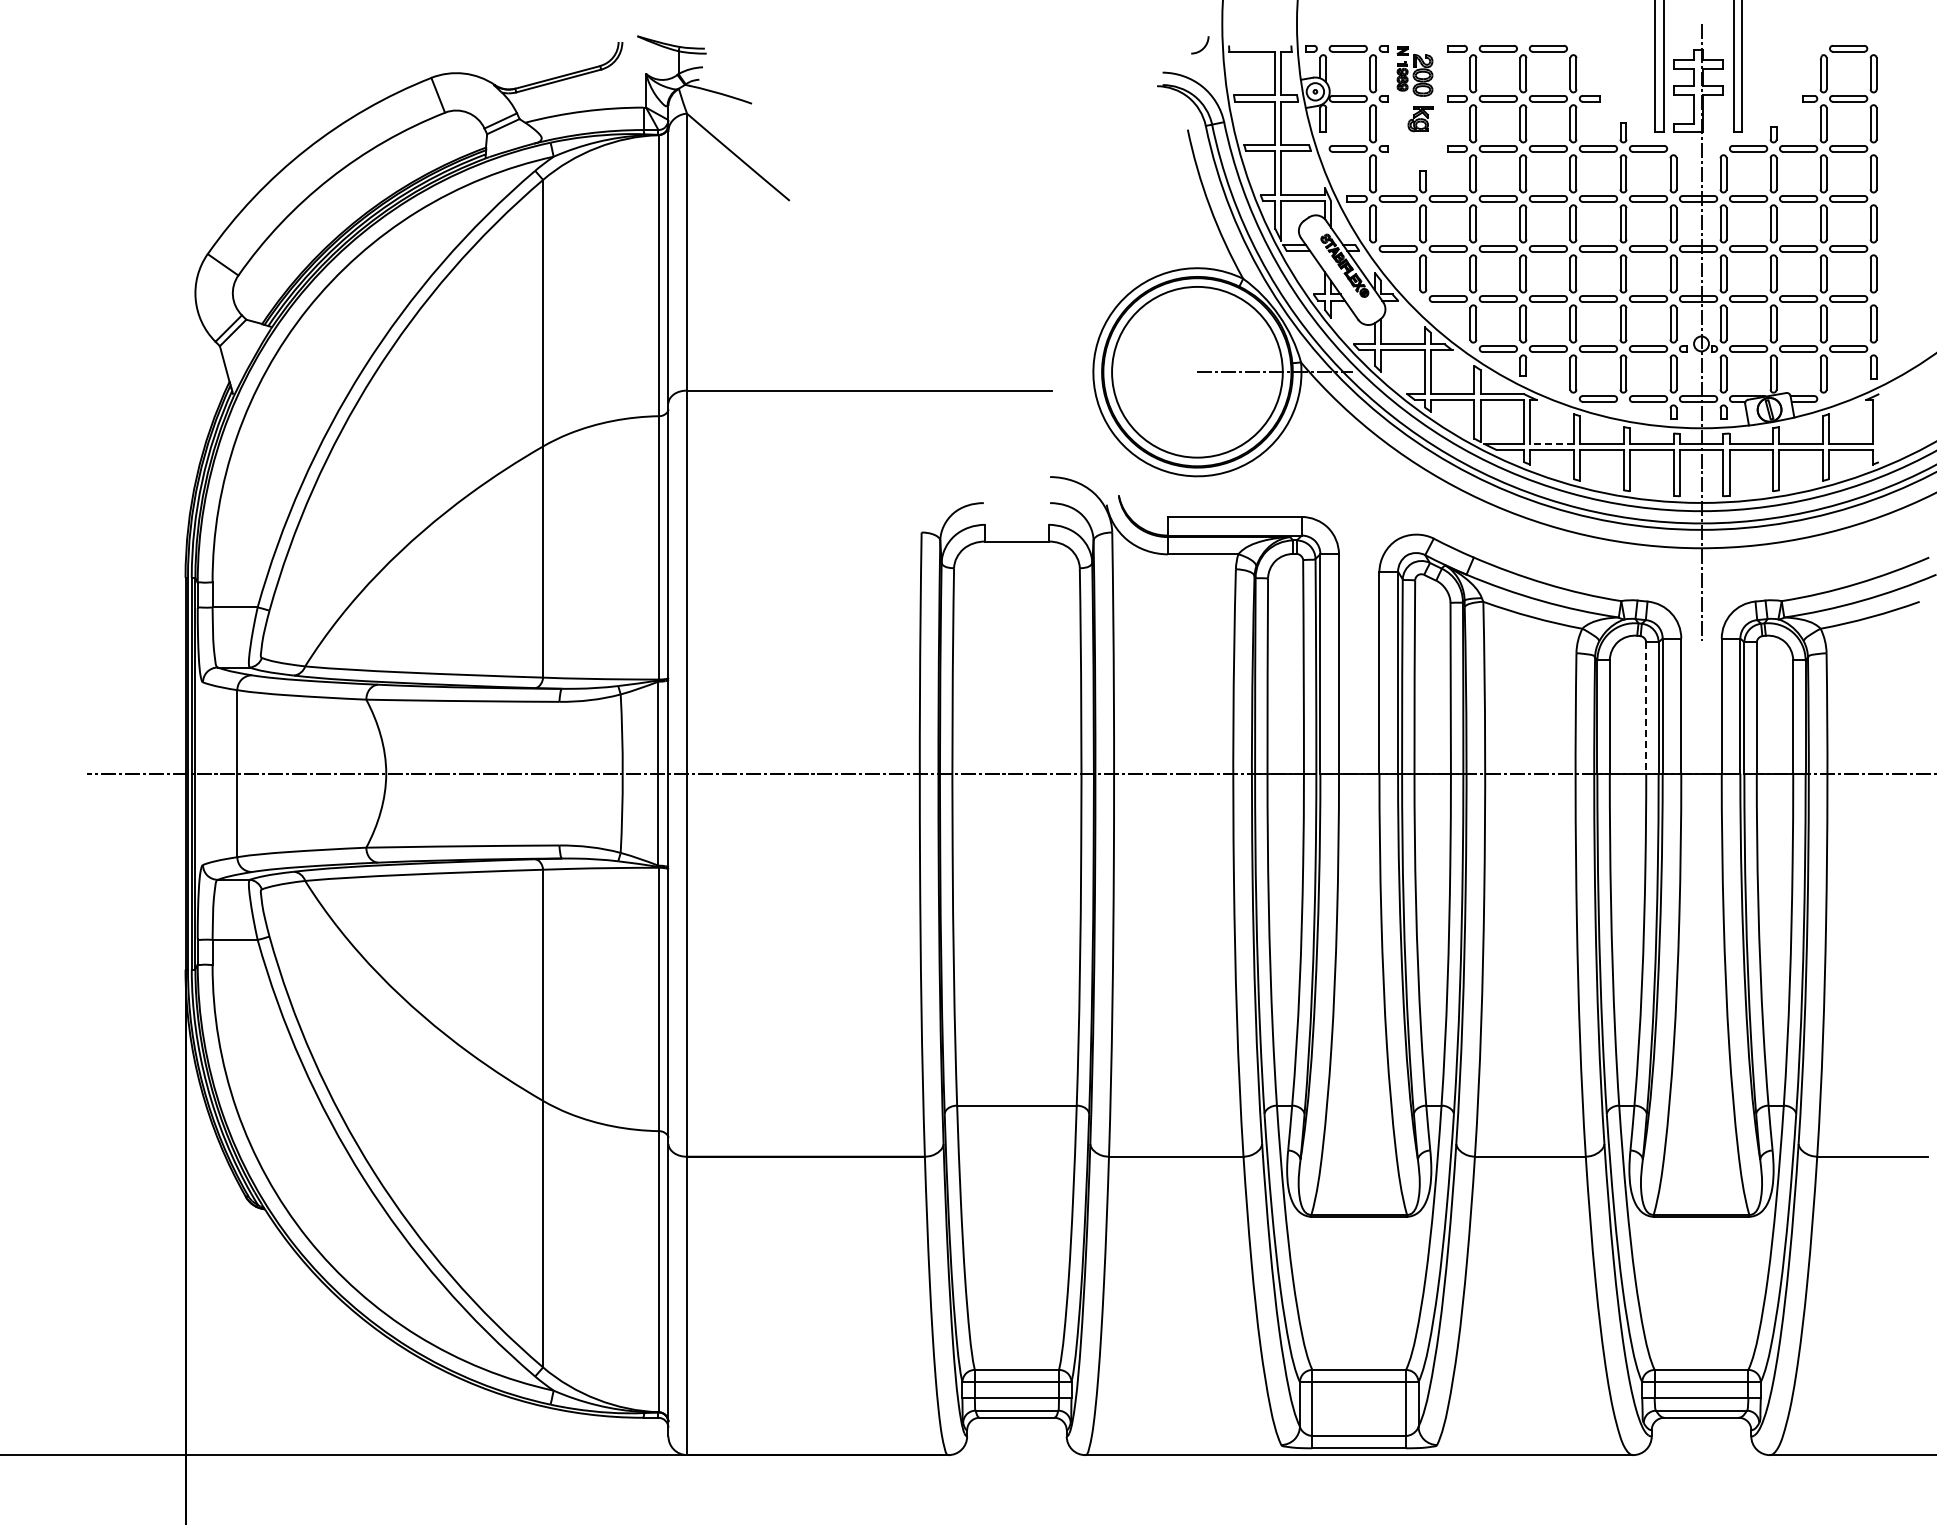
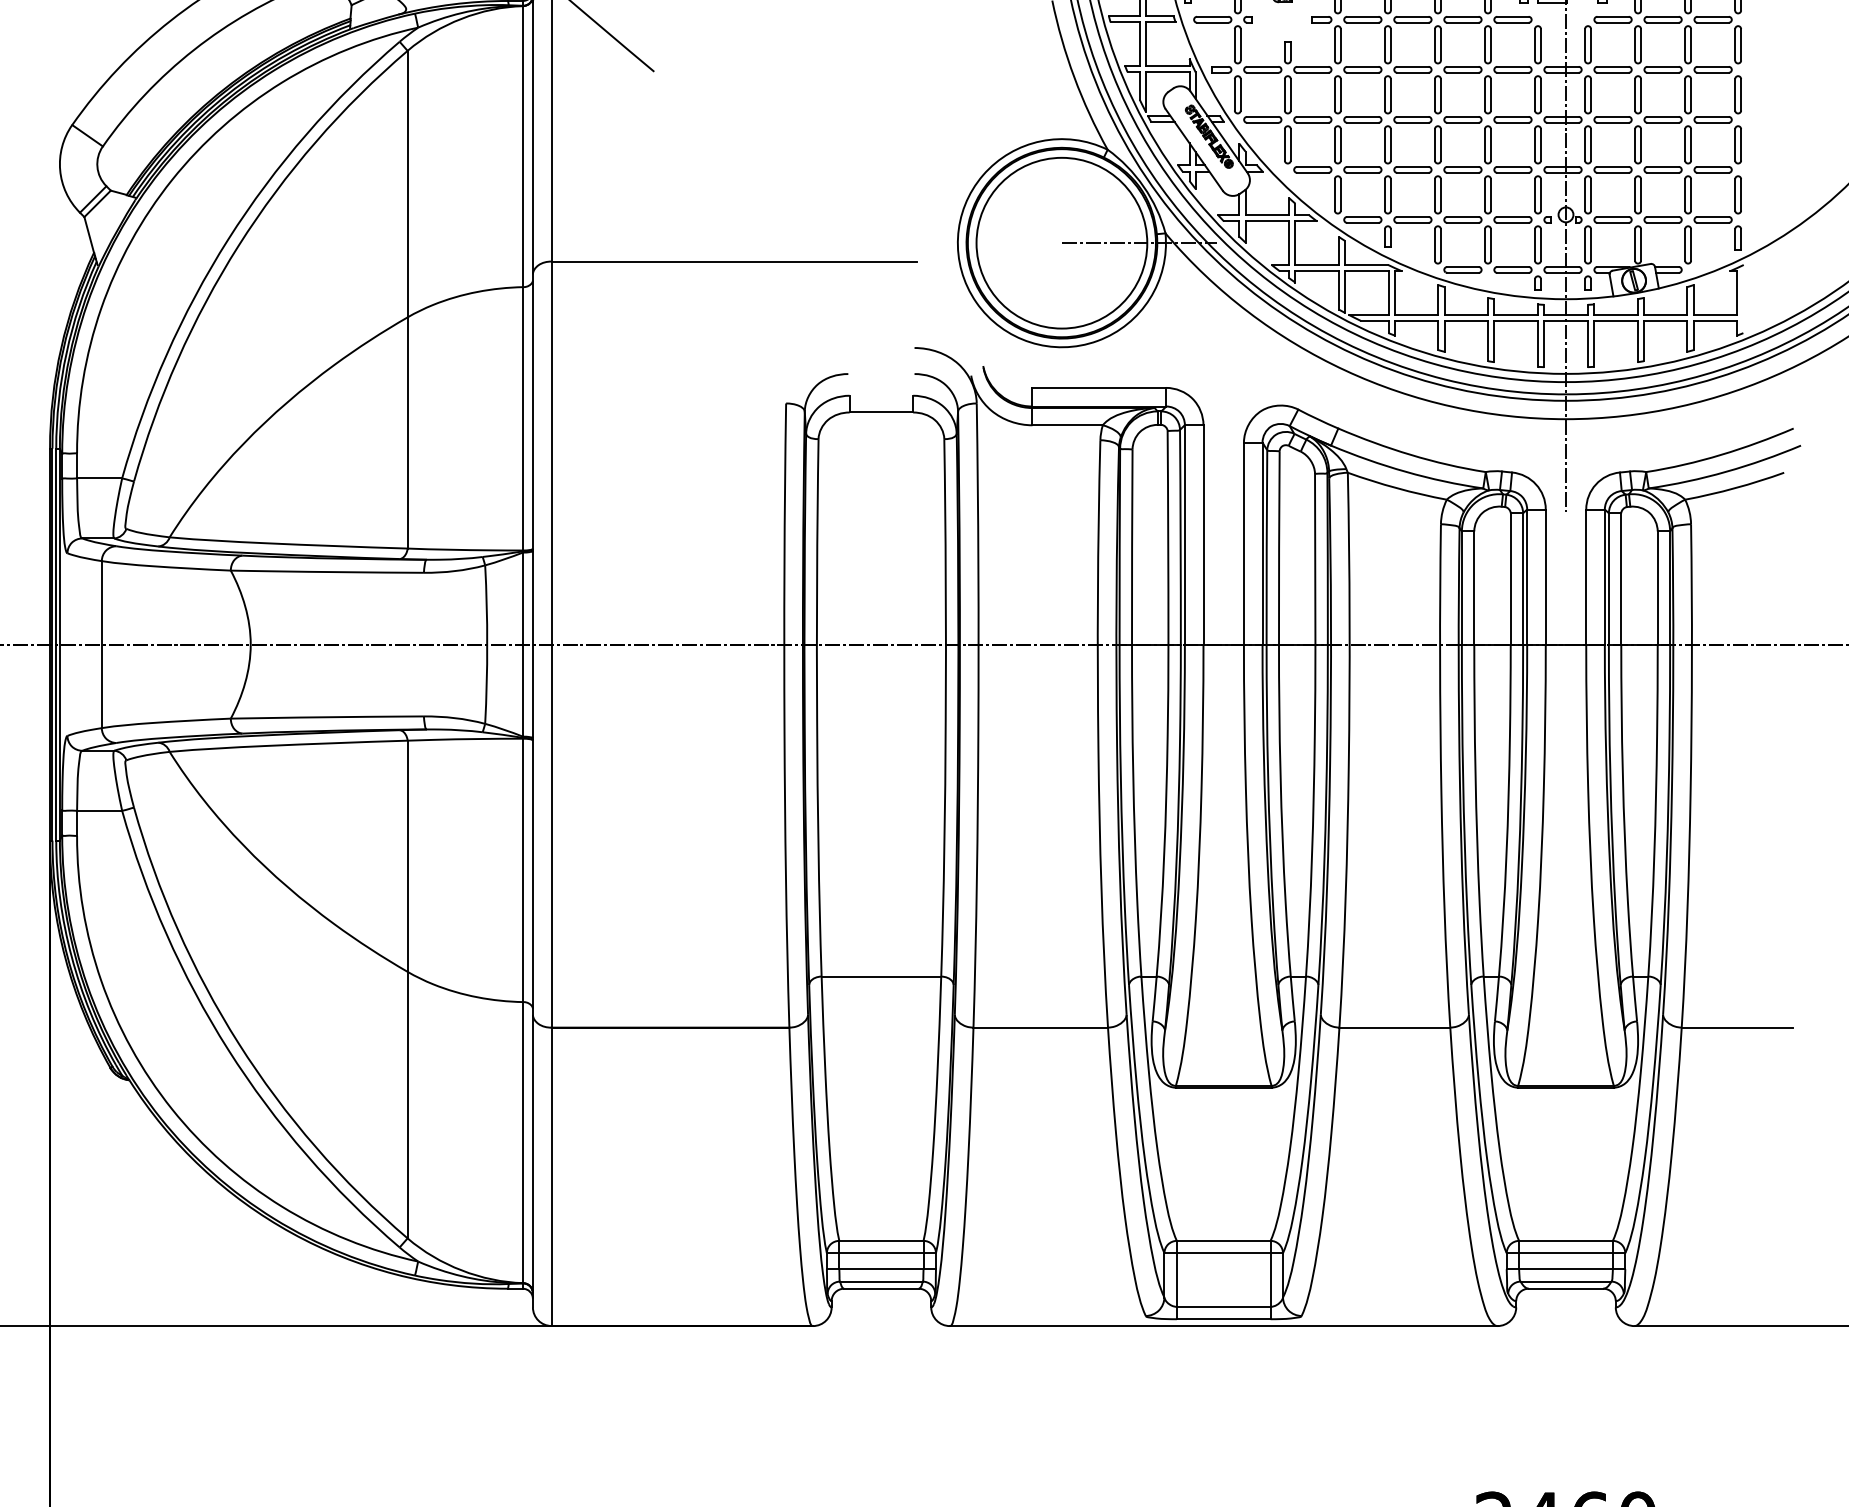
line: (1552, 443) -> (1416, 314), dashed -> solid
line: (1646, 707) -> (1510, 578), dashed -> solid

